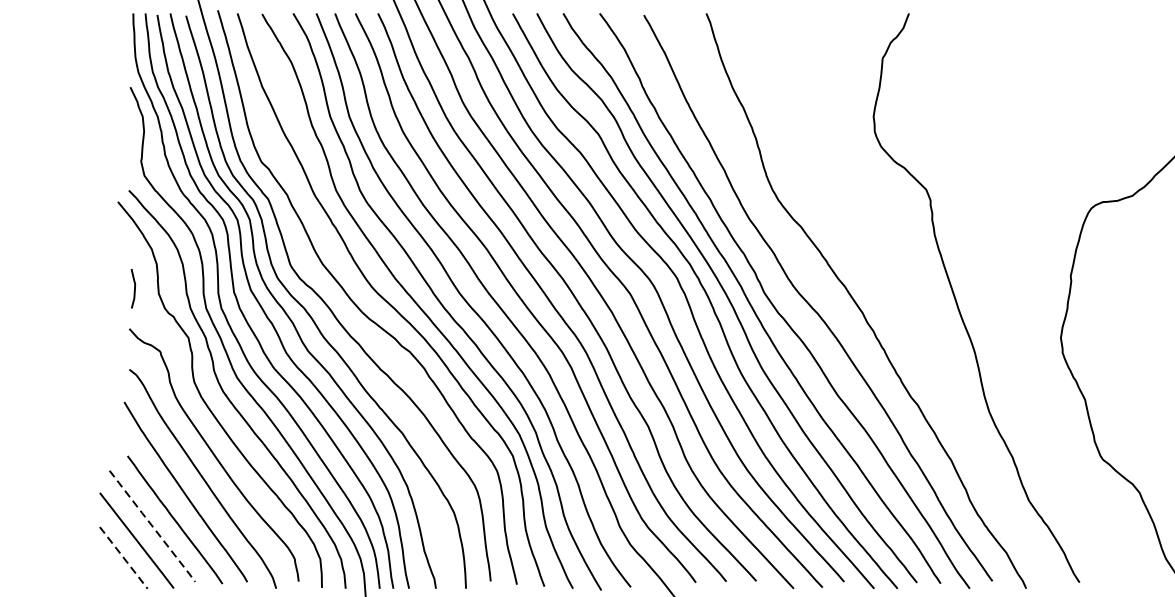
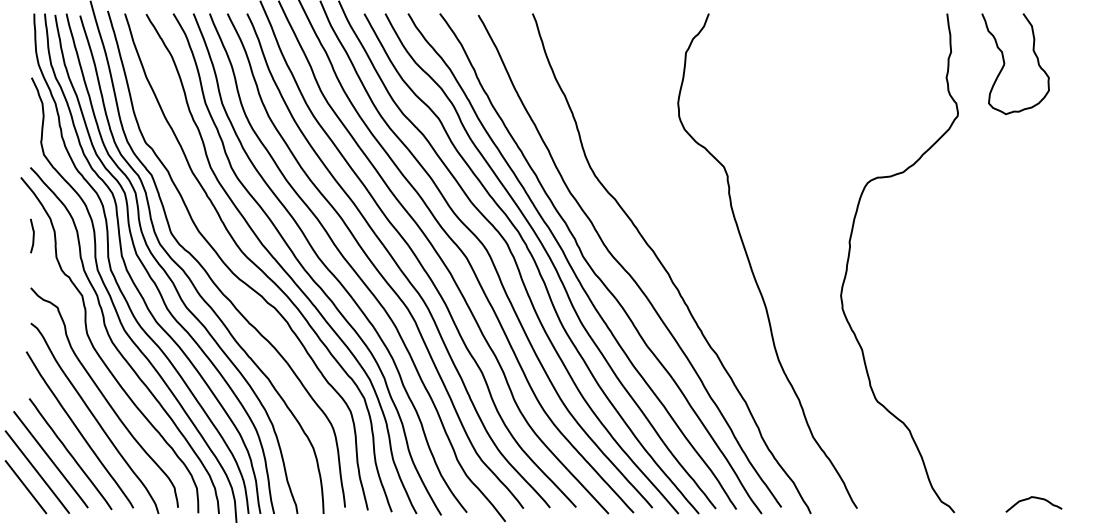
curve: (133, 288) -> (32, 235), moved
line: (153, 526) -> (51, 459), dashed -> solid
line: (123, 558) -> (25, 487), dashed -> solid

